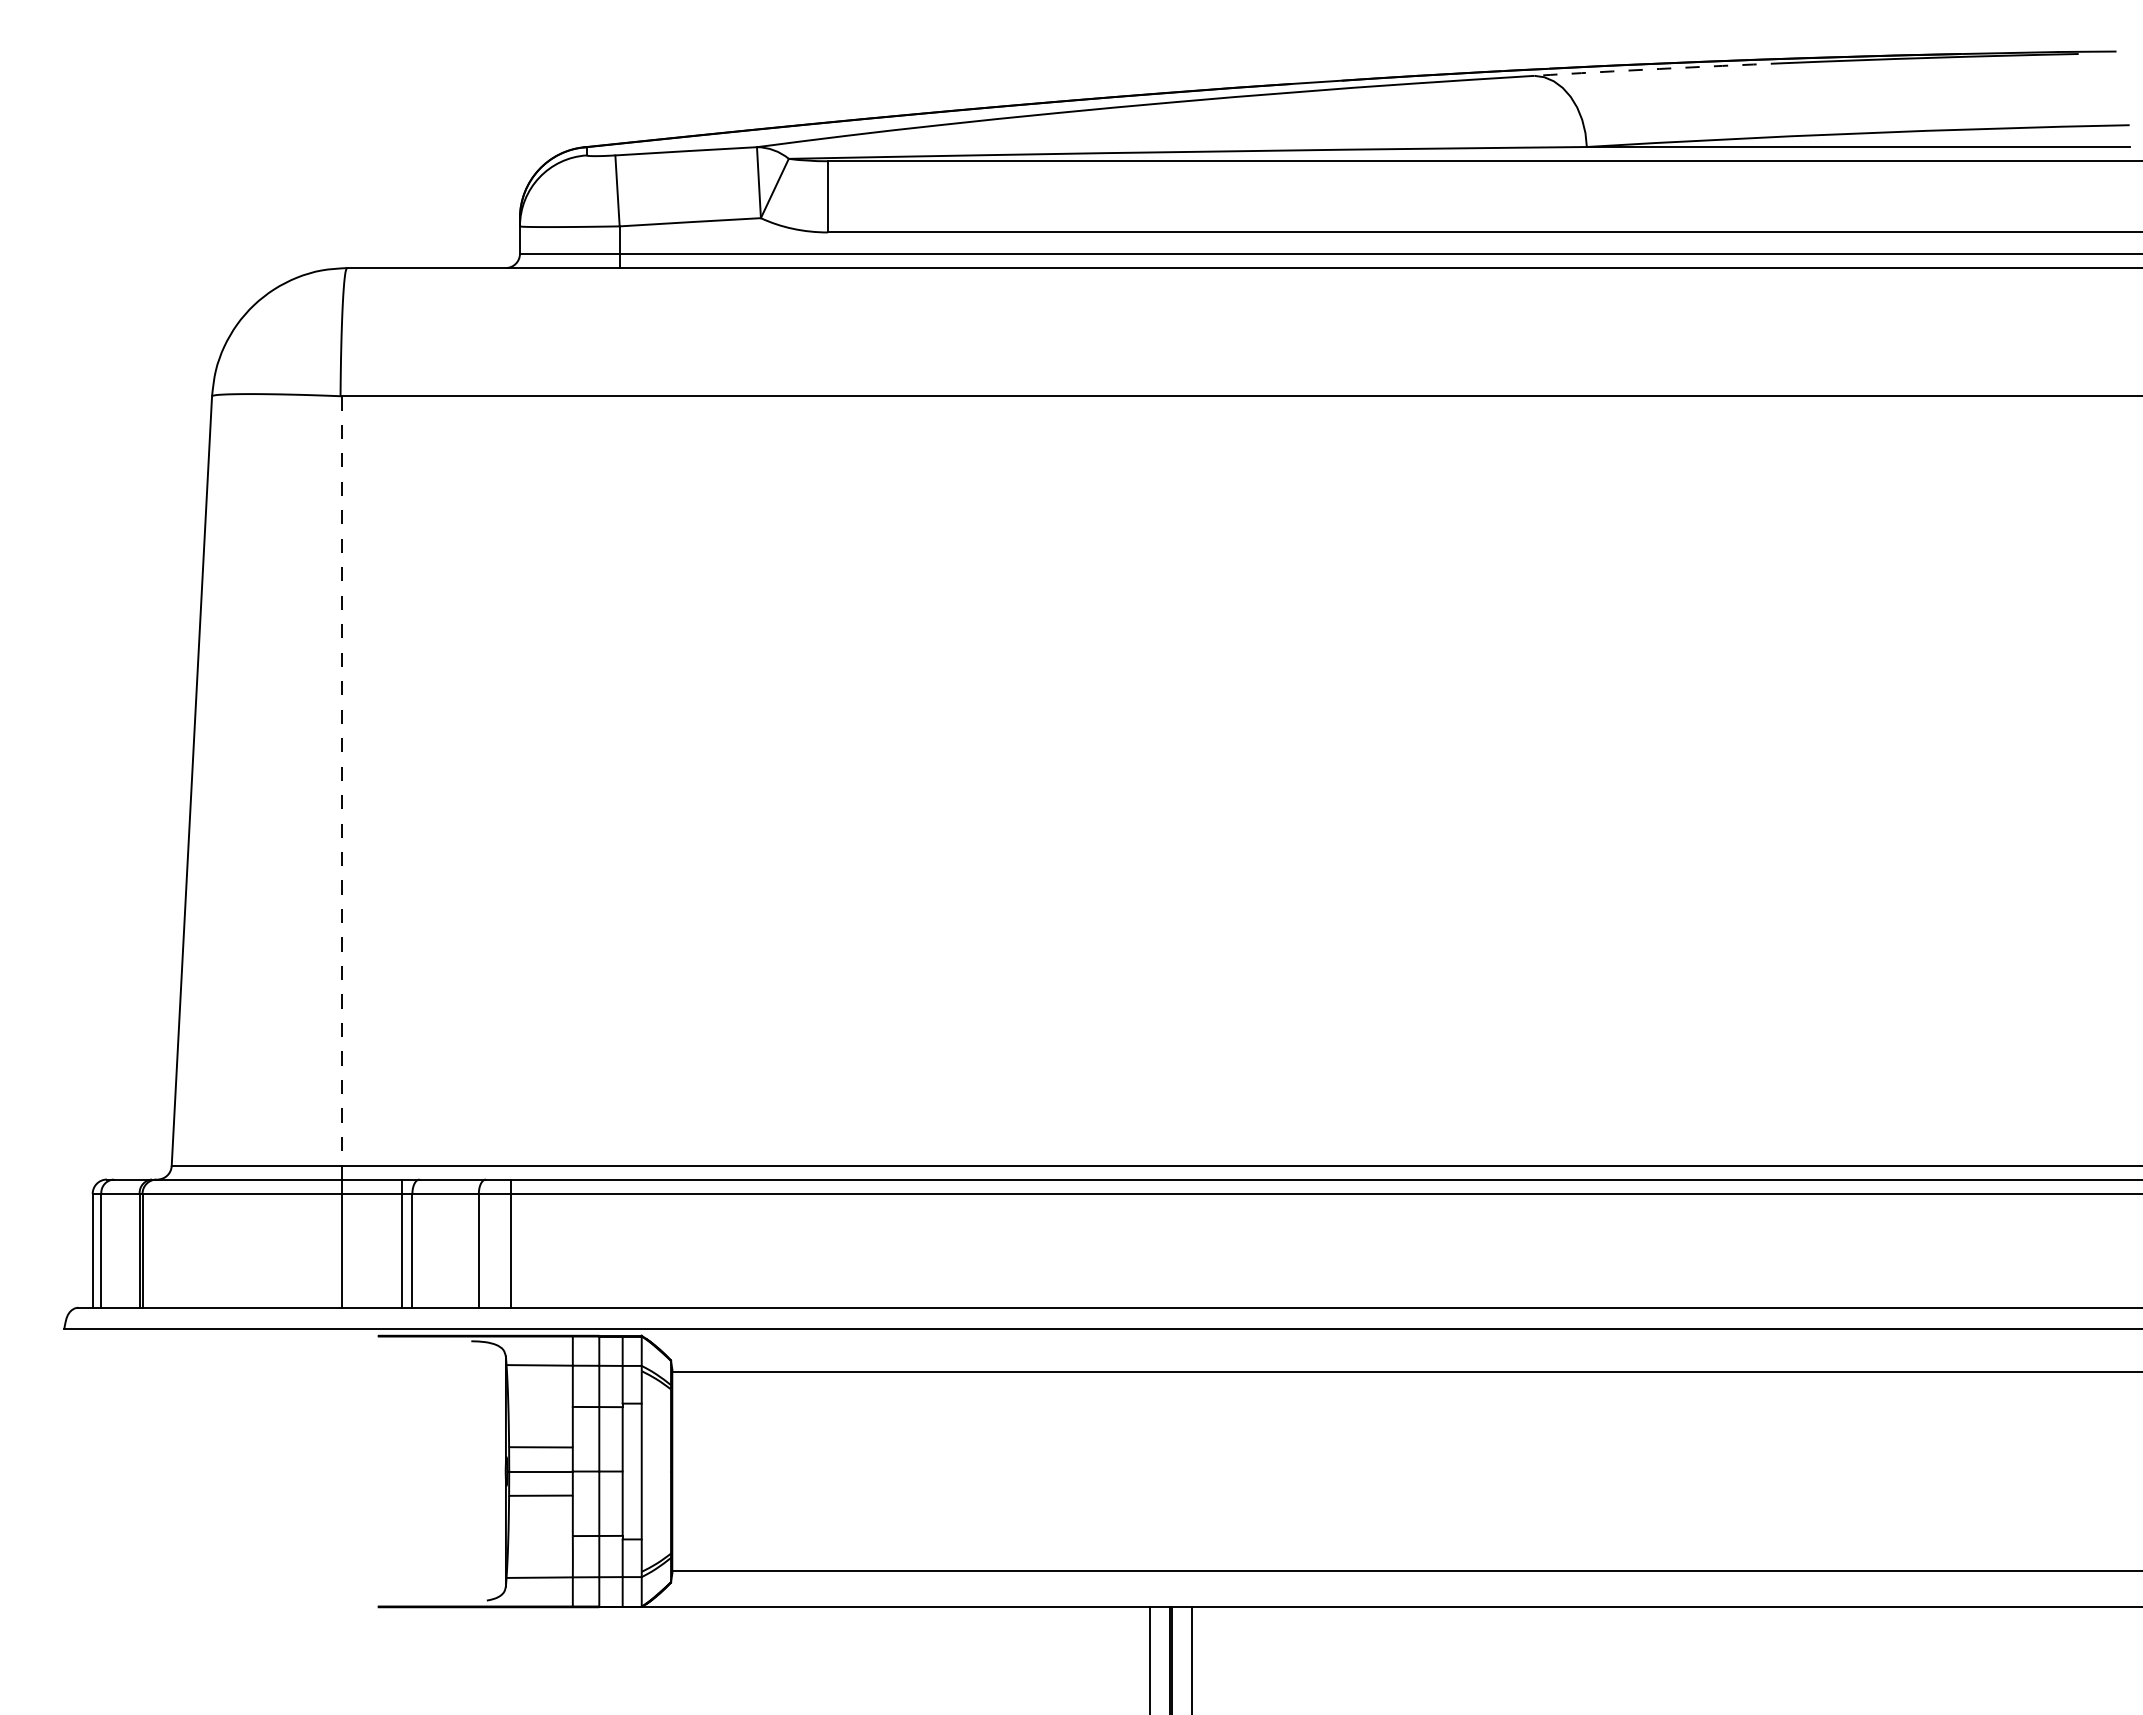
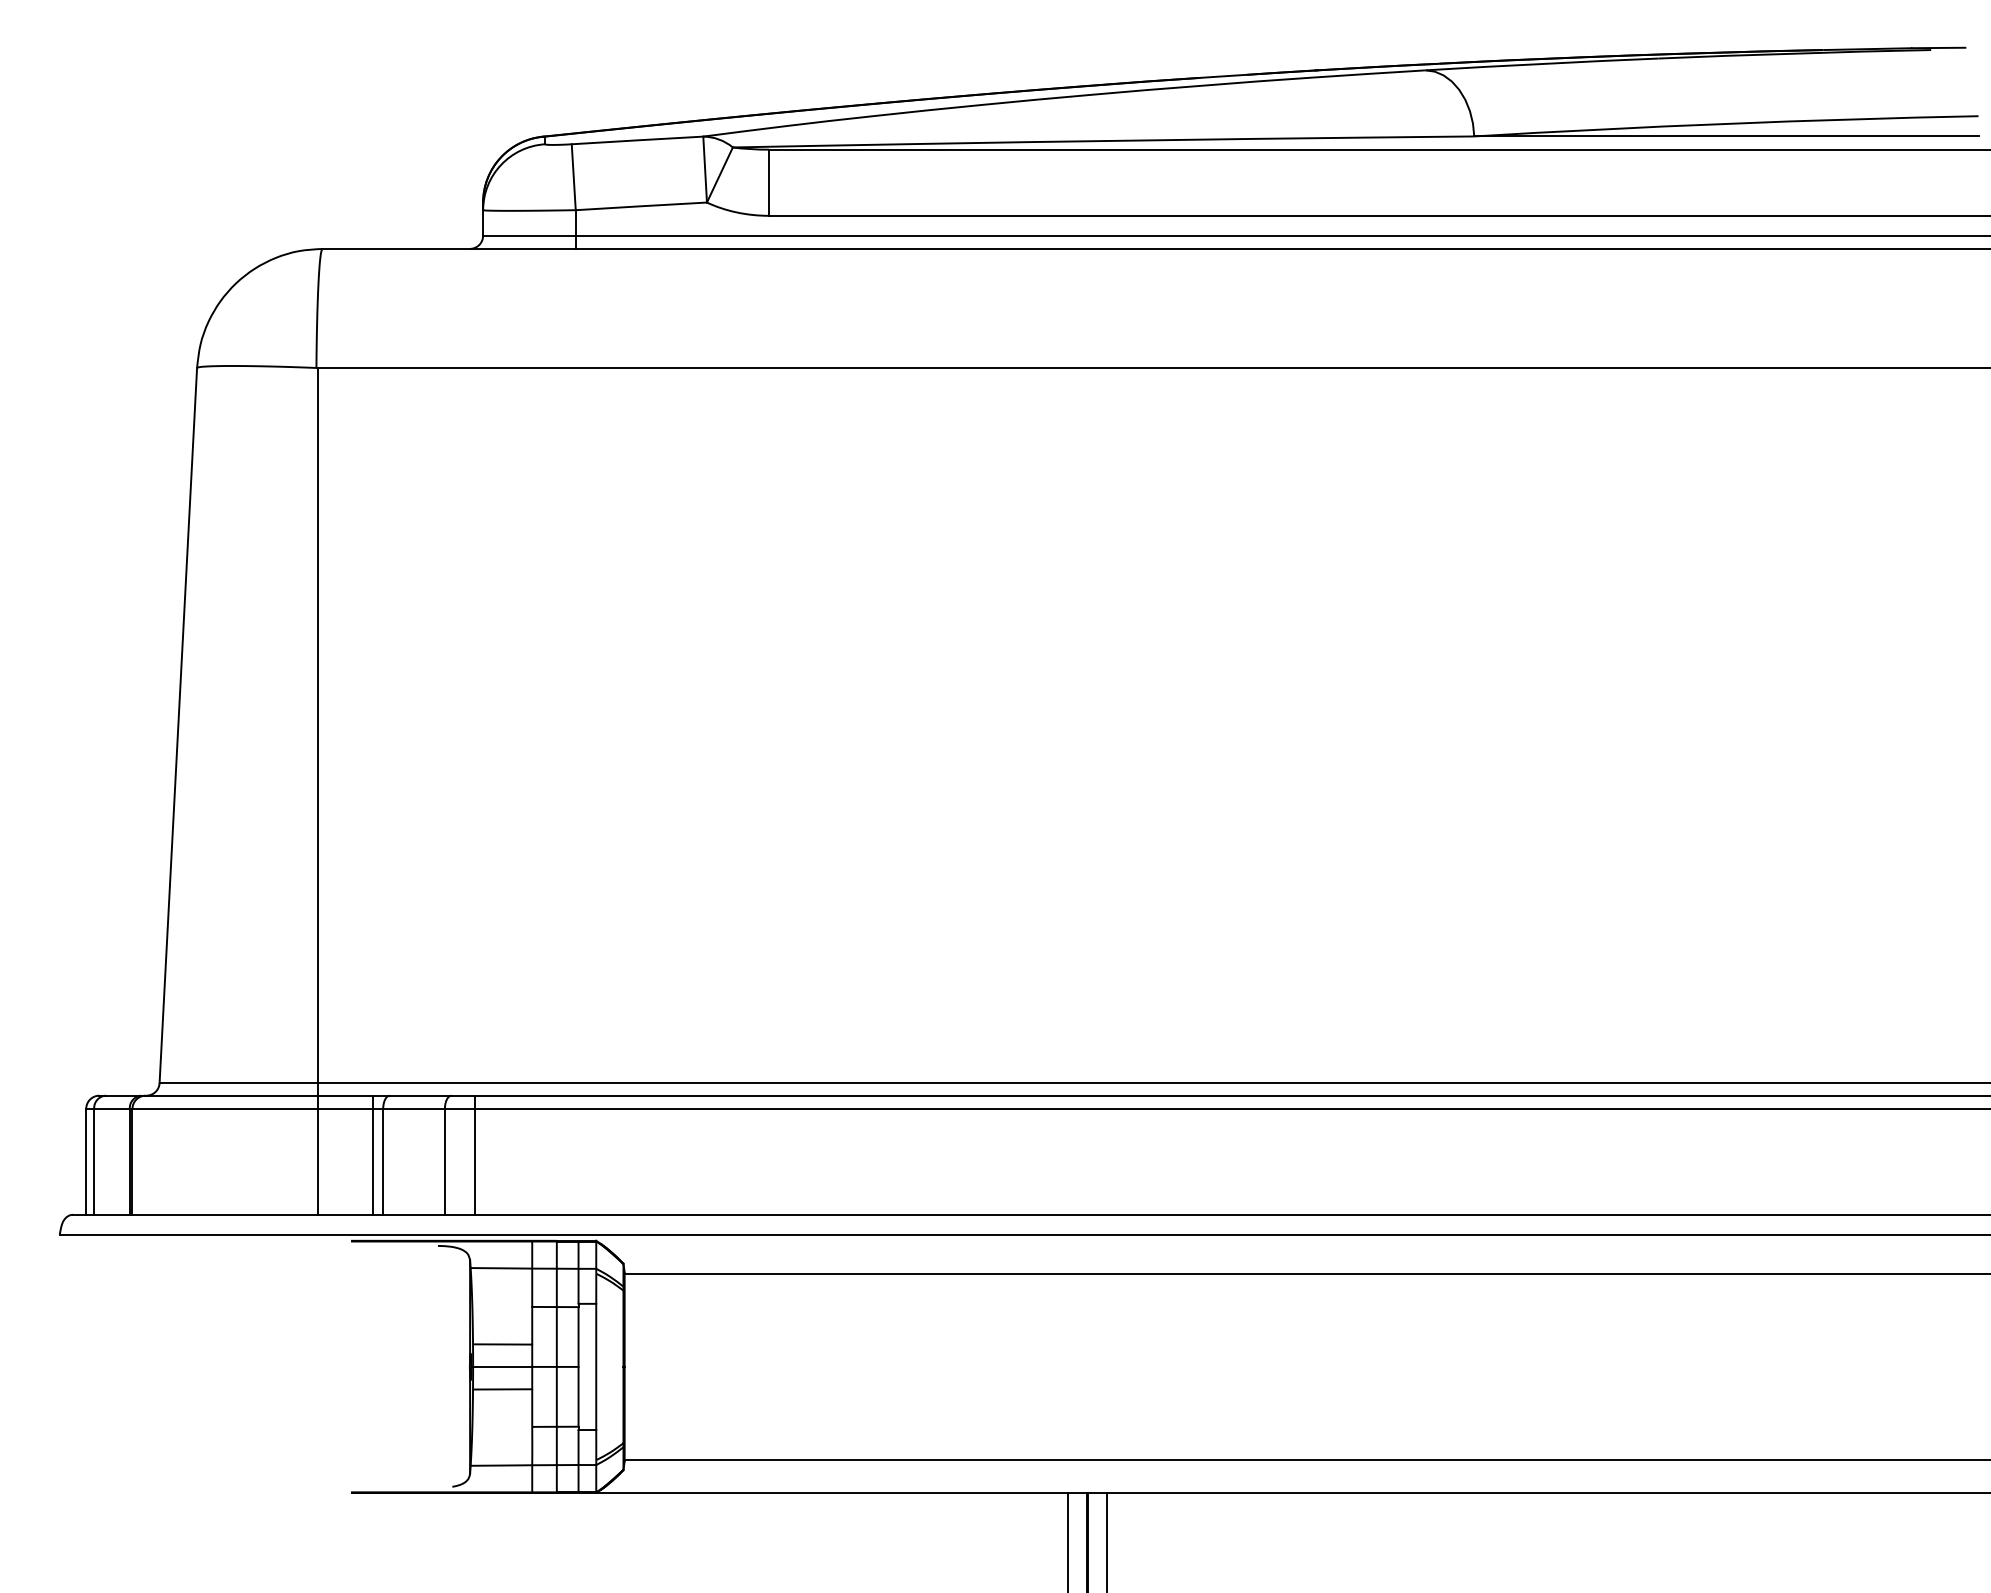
arc: (1659, 68) -> (1541, 63), dashed -> solid
line: (341, 781) -> (317, 725), dashed -> solid

